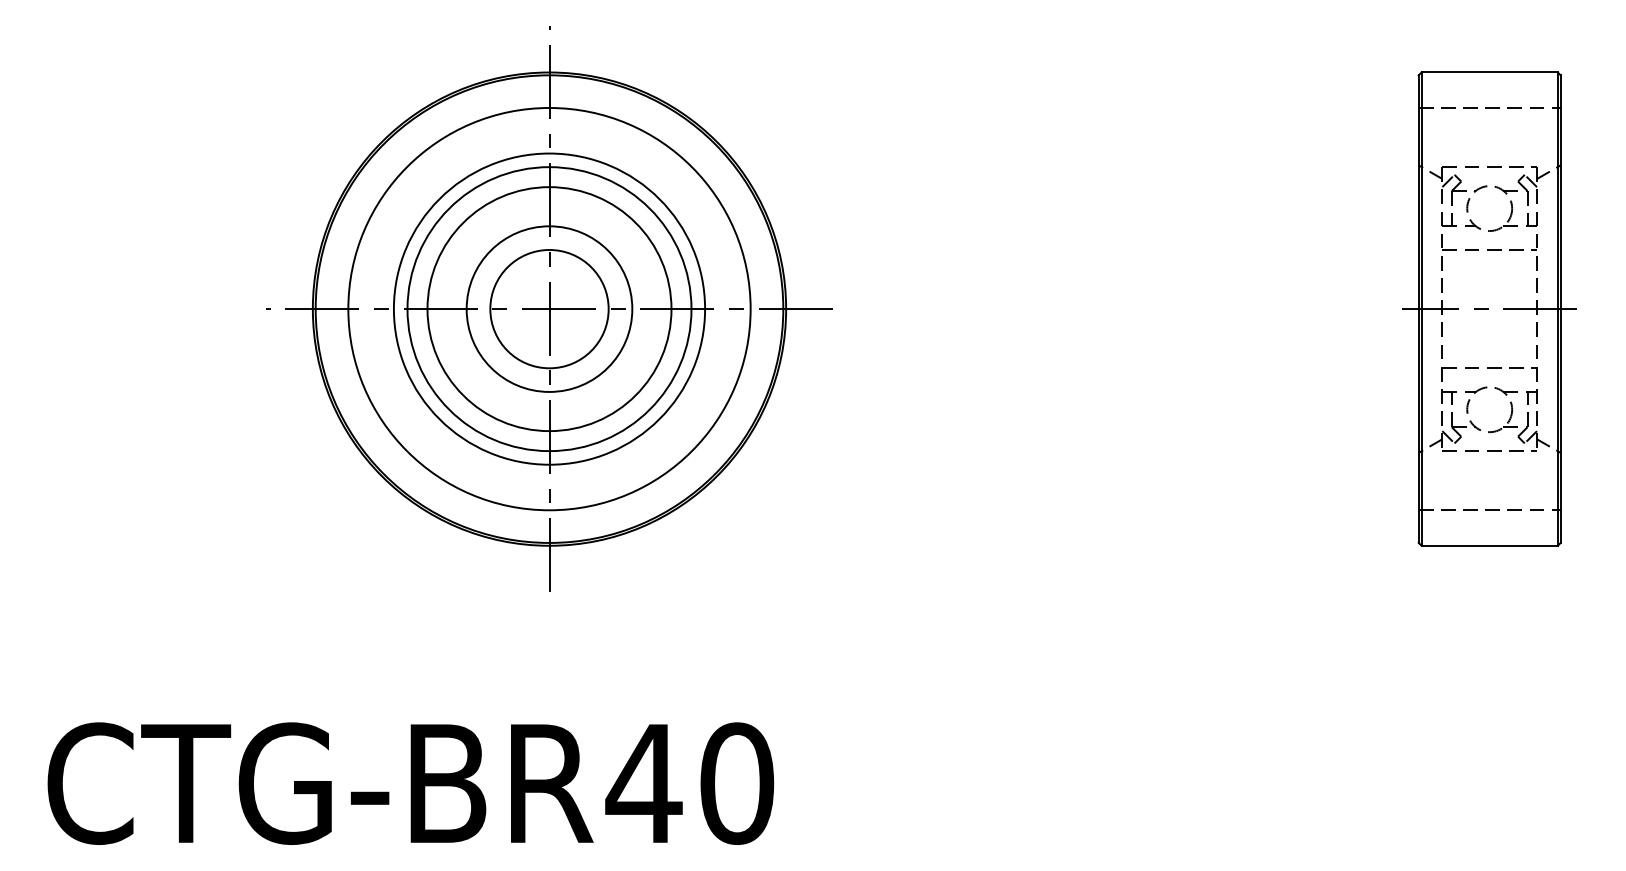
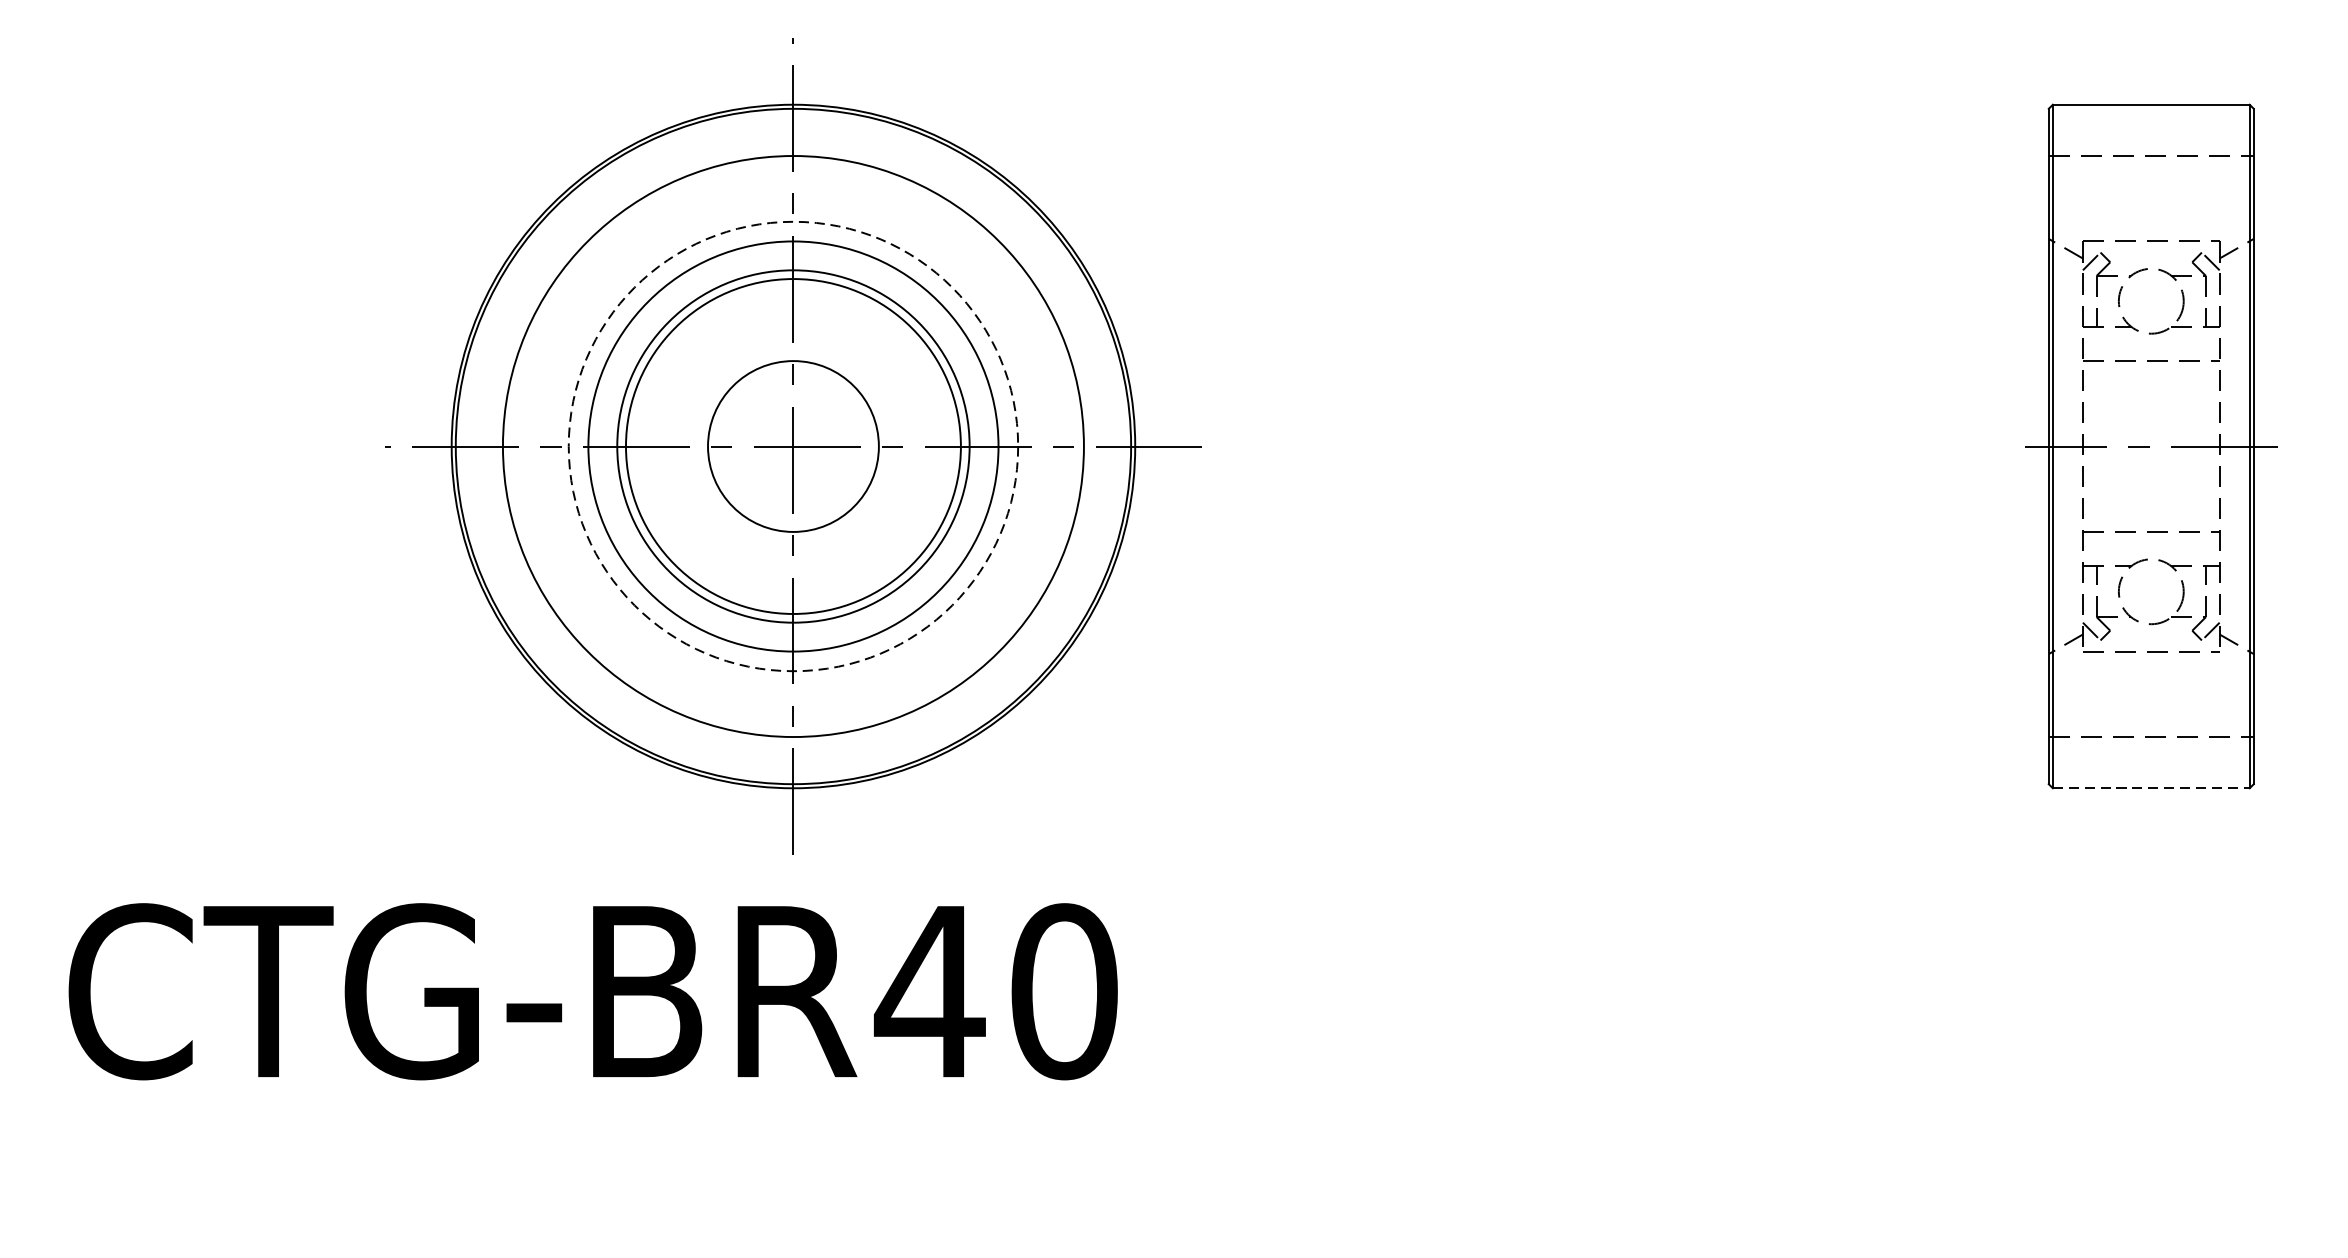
circle: (549, 308) -> (793, 445), size x1.4
circle: (549, 308) -> (793, 445), solid -> dashed
line: (1490, 545) -> (2152, 787), solid -> dashed
text: (410, 783) -> (592, 991), moved

